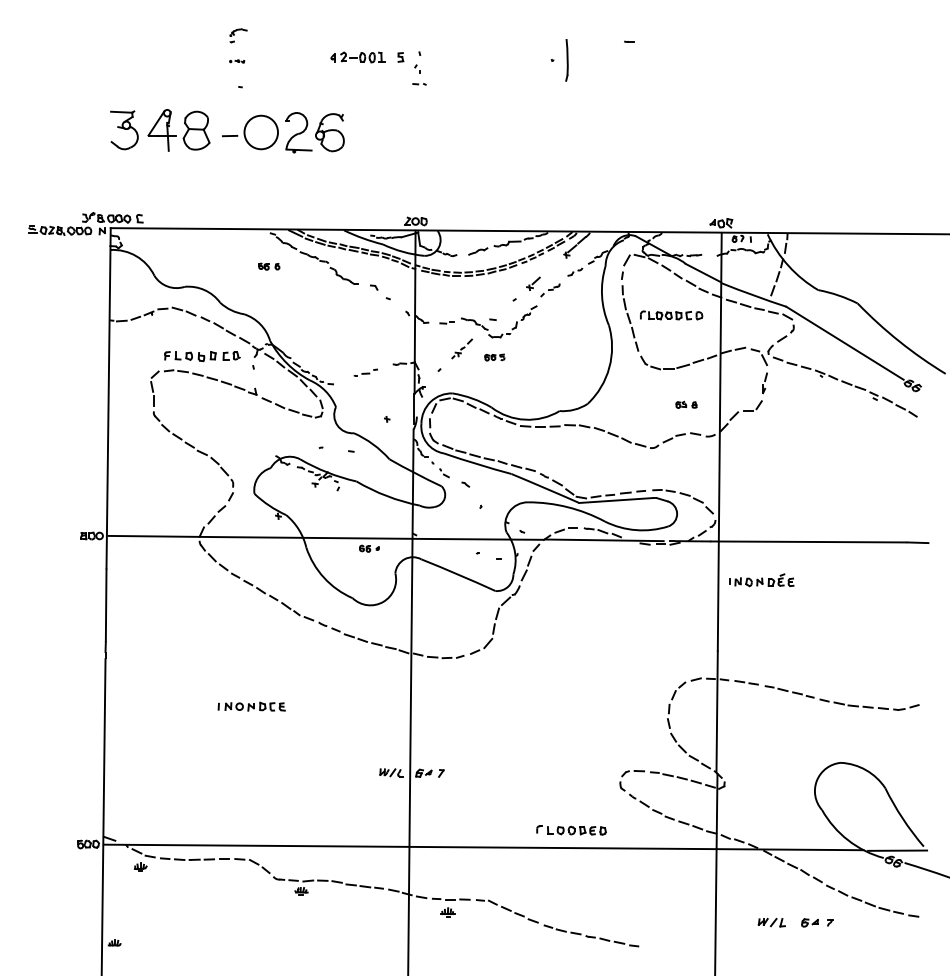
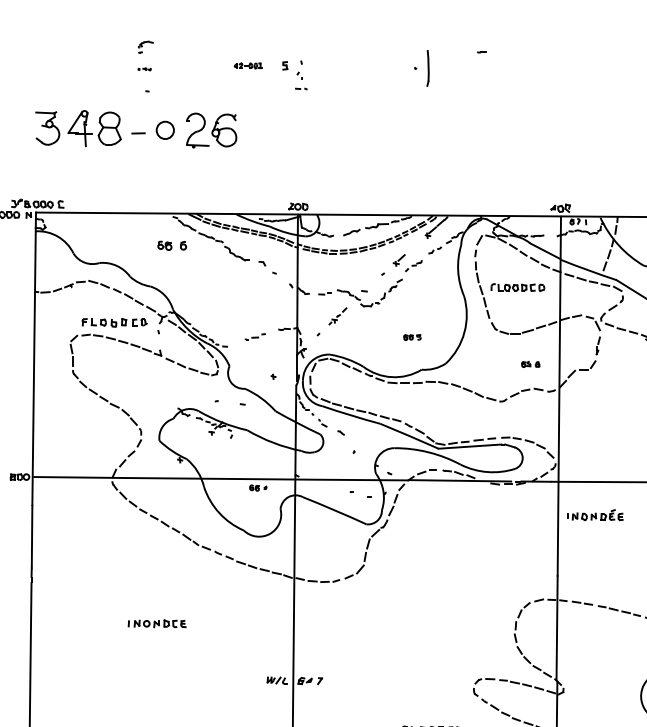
part: (357, 57) -> (248, 65), size x0.6
circle: (261, 132) -> (165, 130), size x0.6
part: (269, 266) -> (172, 245), size x1.6
part: (494, 357) -> (412, 337), moved

